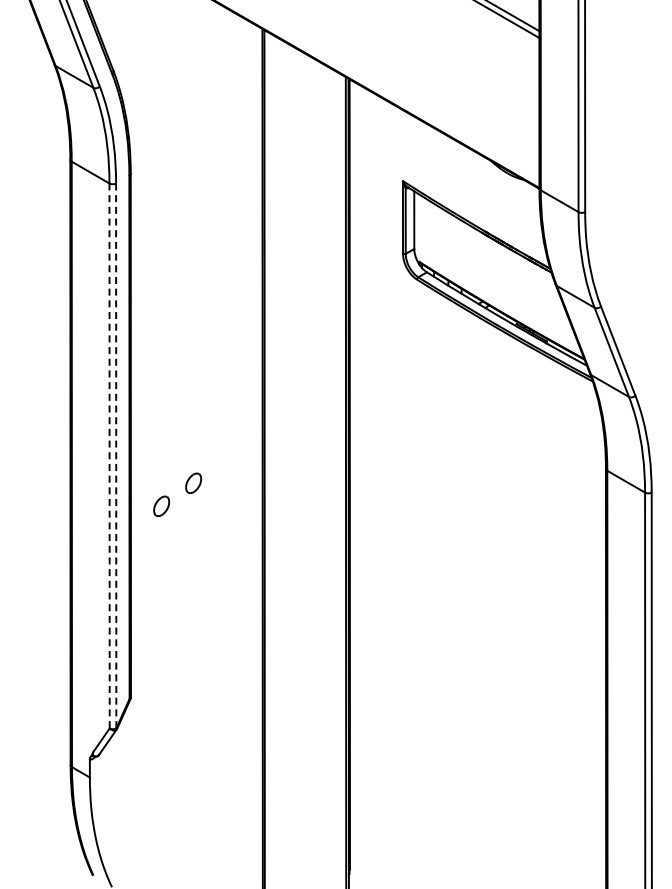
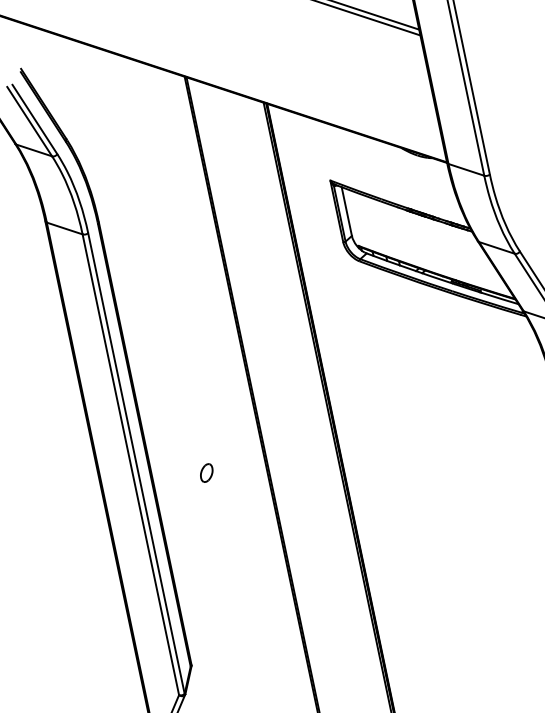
line: (109, 456) -> (130, 465), dashed -> solid
line: (116, 456) -> (136, 464), dashed -> solid
part: (161, 505) -> (183, 497), removed

